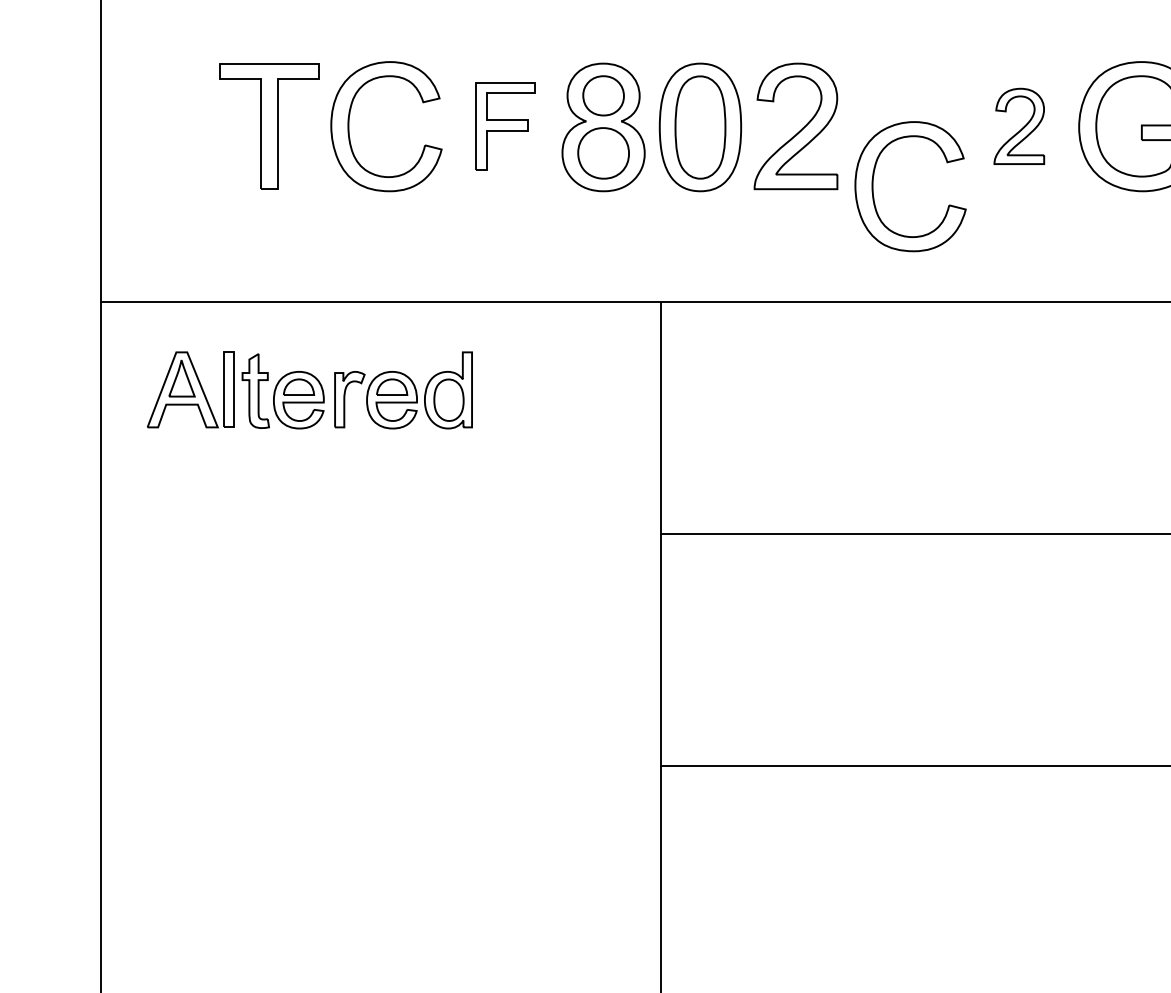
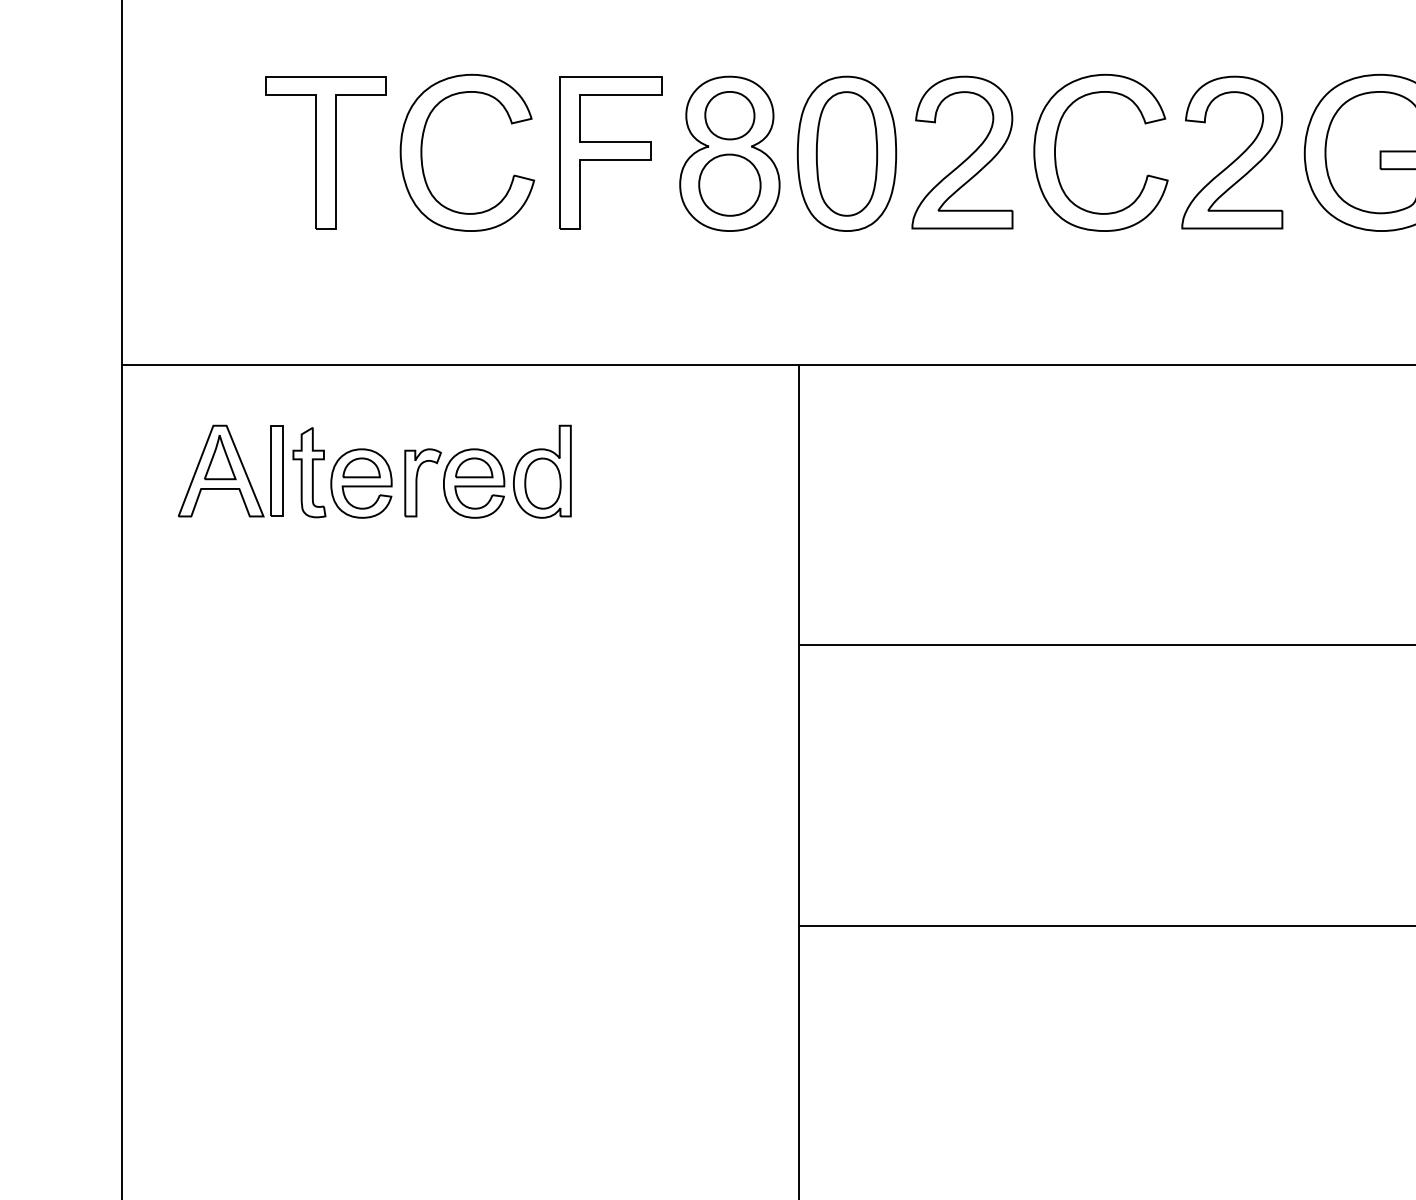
part: (504, 126) -> (610, 152), size x1.43
part: (1019, 126) -> (1232, 152), size x1.67
part: (873, 186) -> (1056, 152), moved

